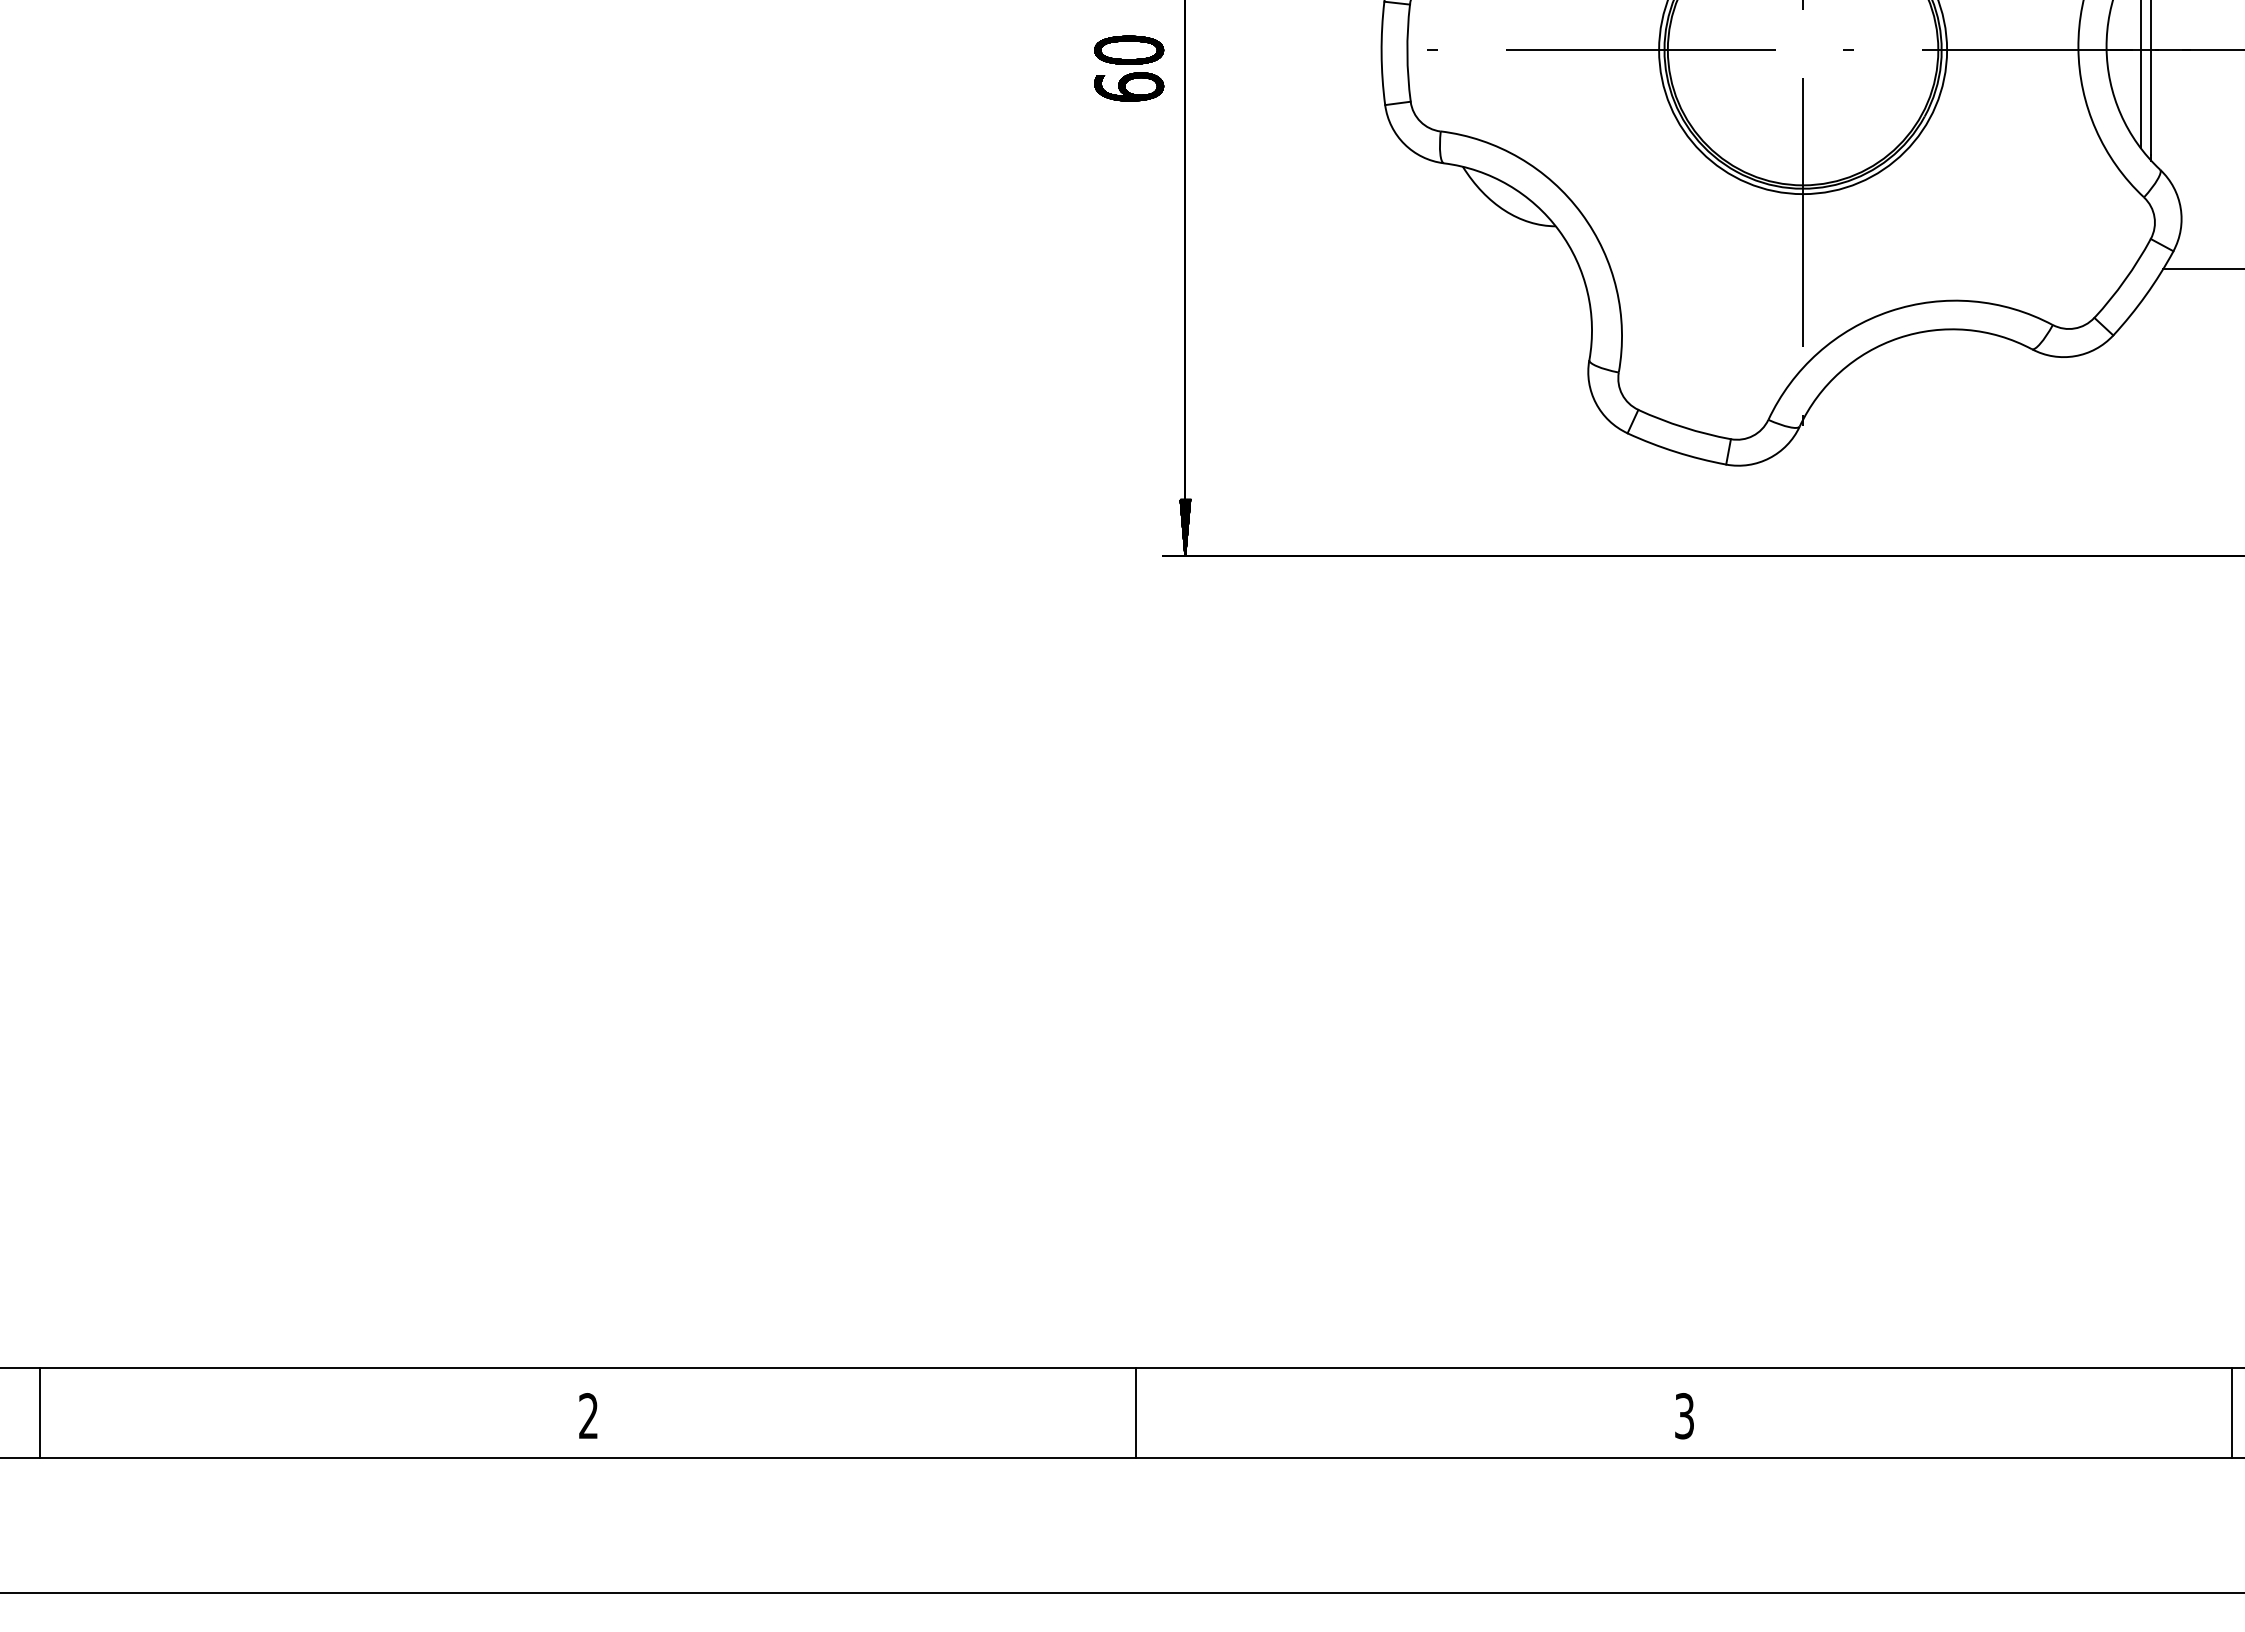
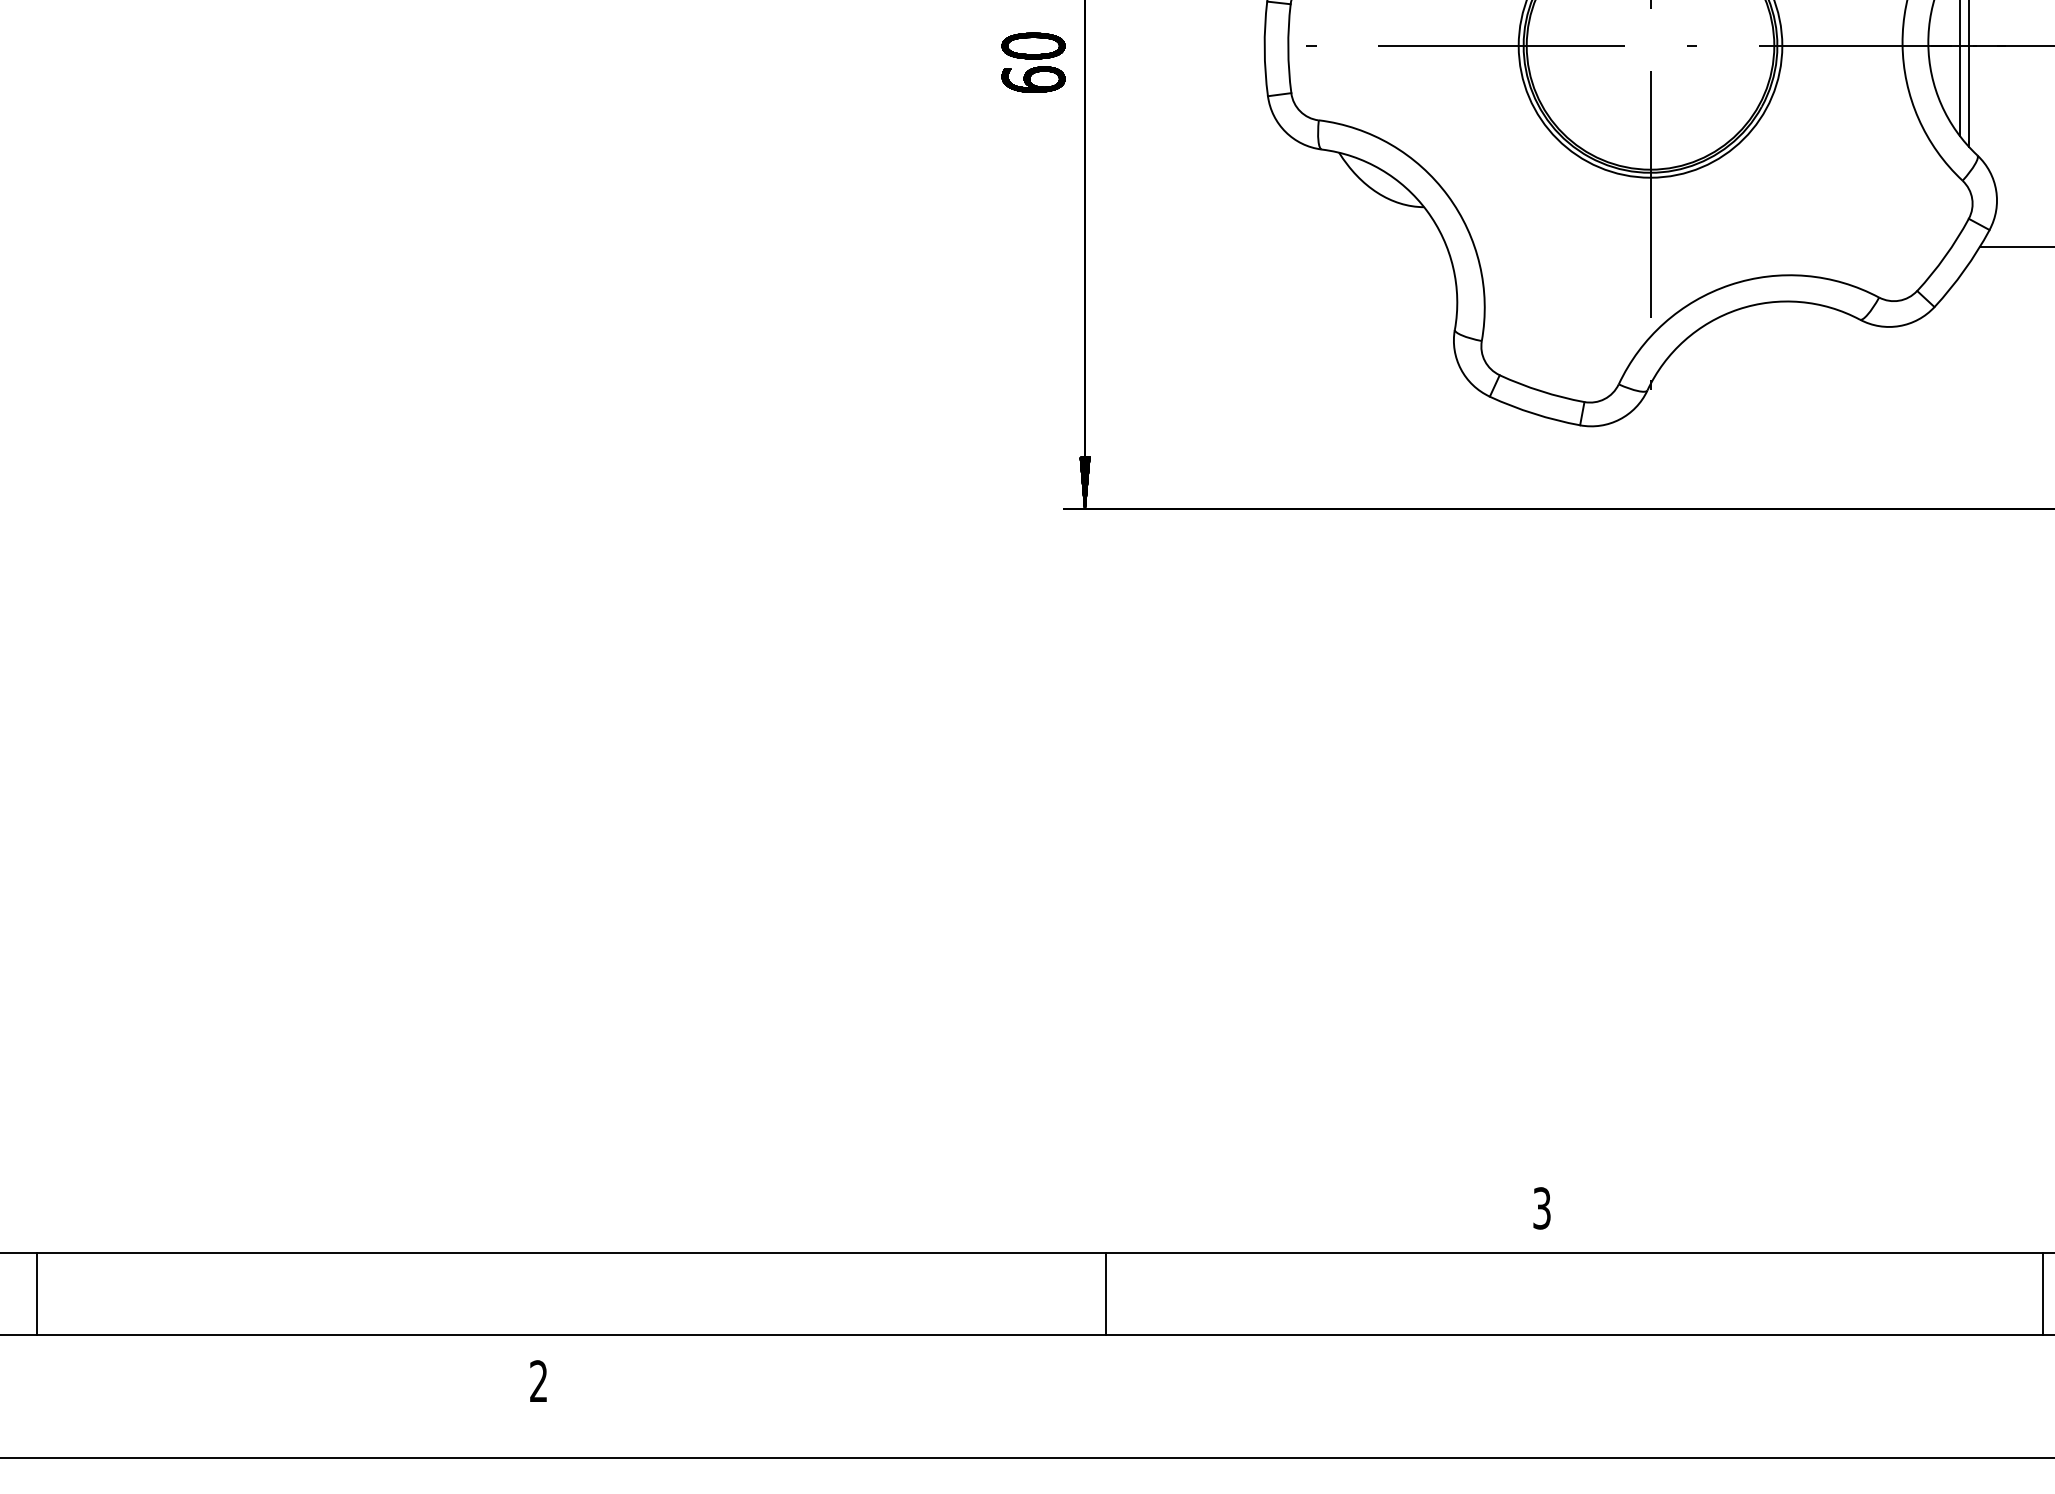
line: (1135, 1412) -> (1105, 1293), moved
text: (588, 1415) -> (538, 1380), moved
text: (1683, 1416) -> (1541, 1208), moved

